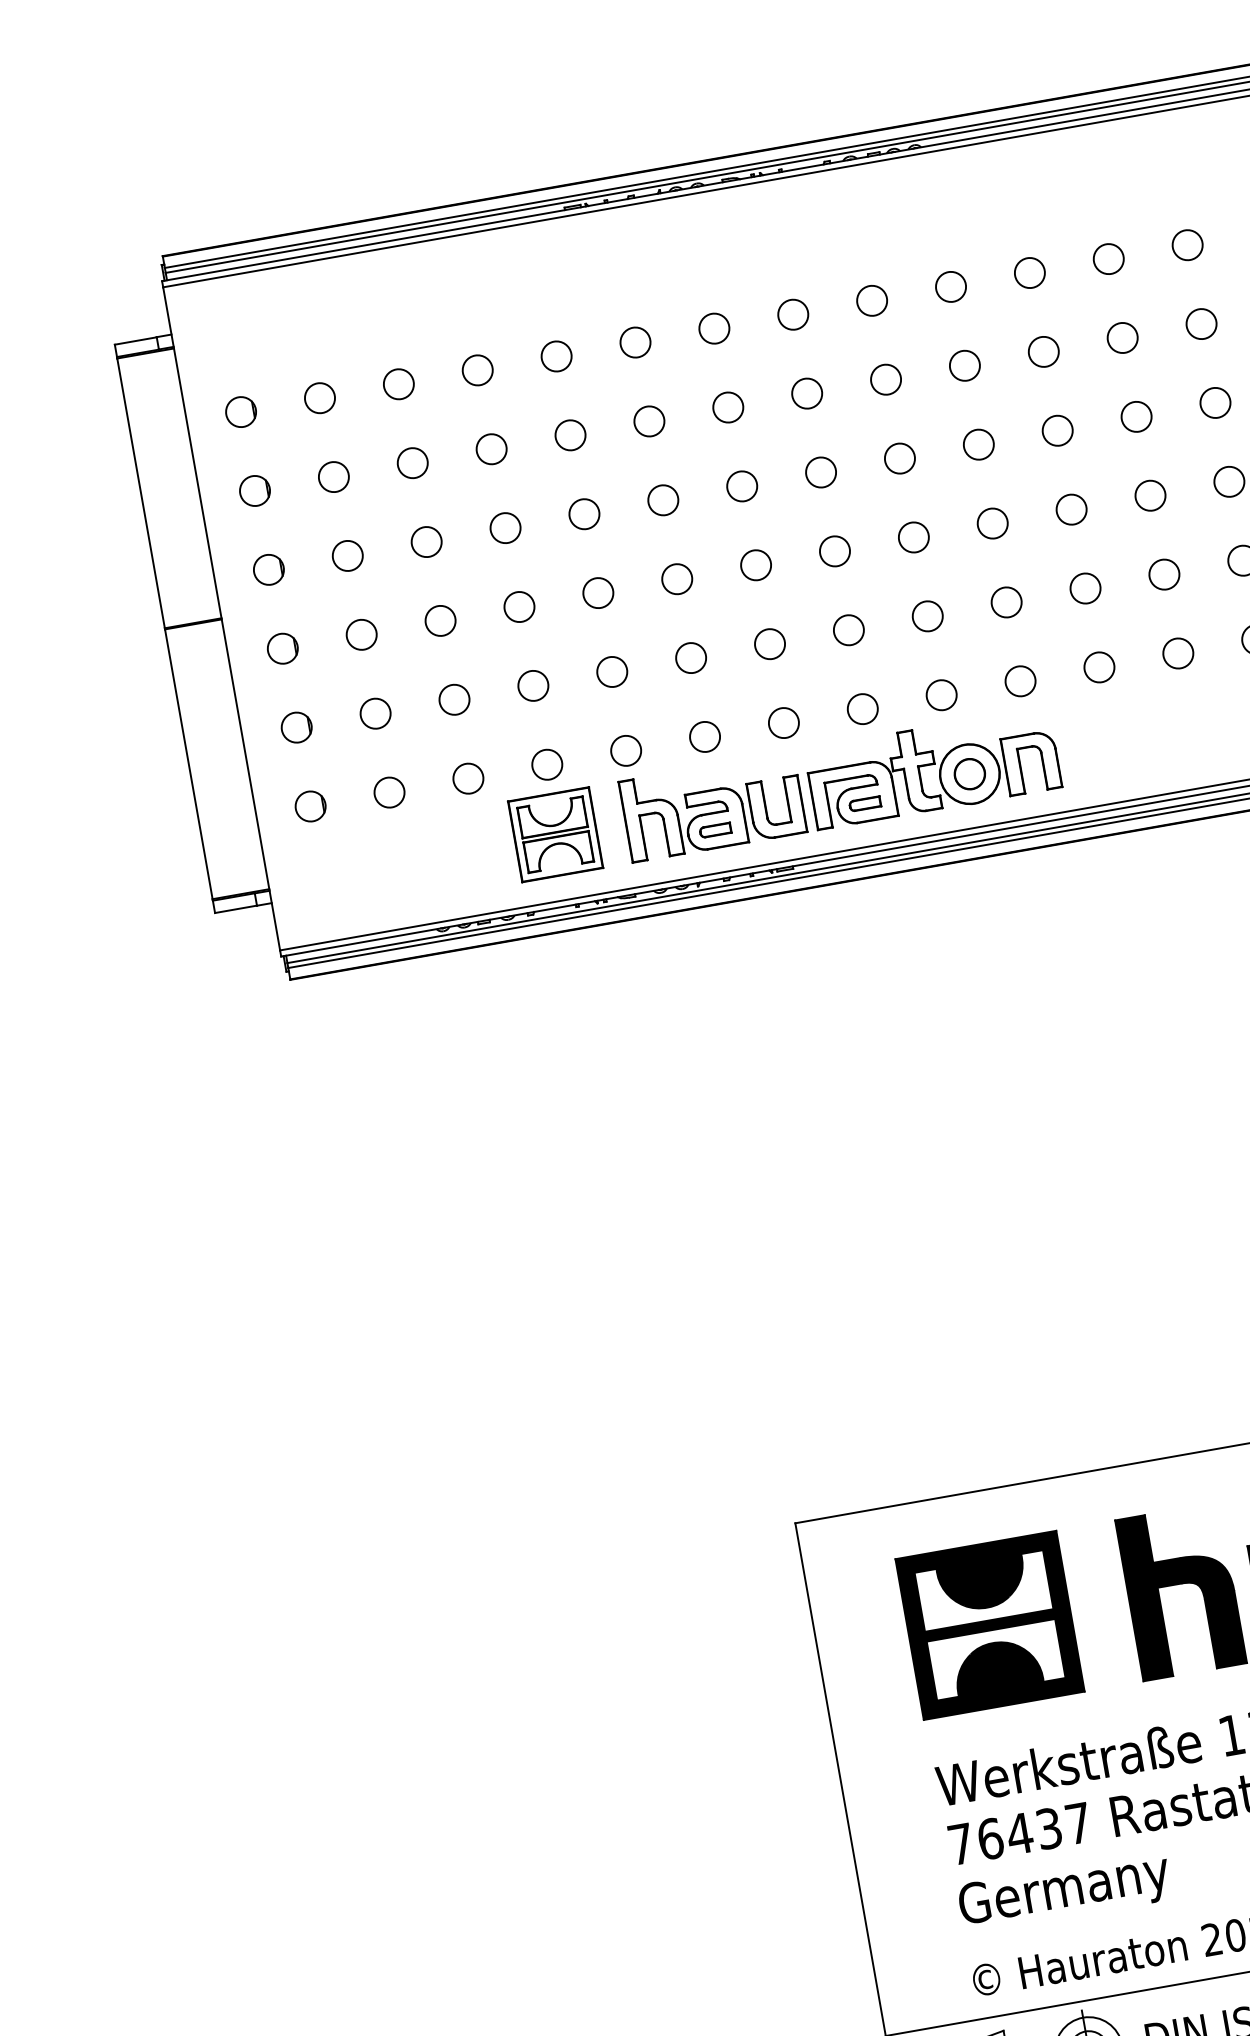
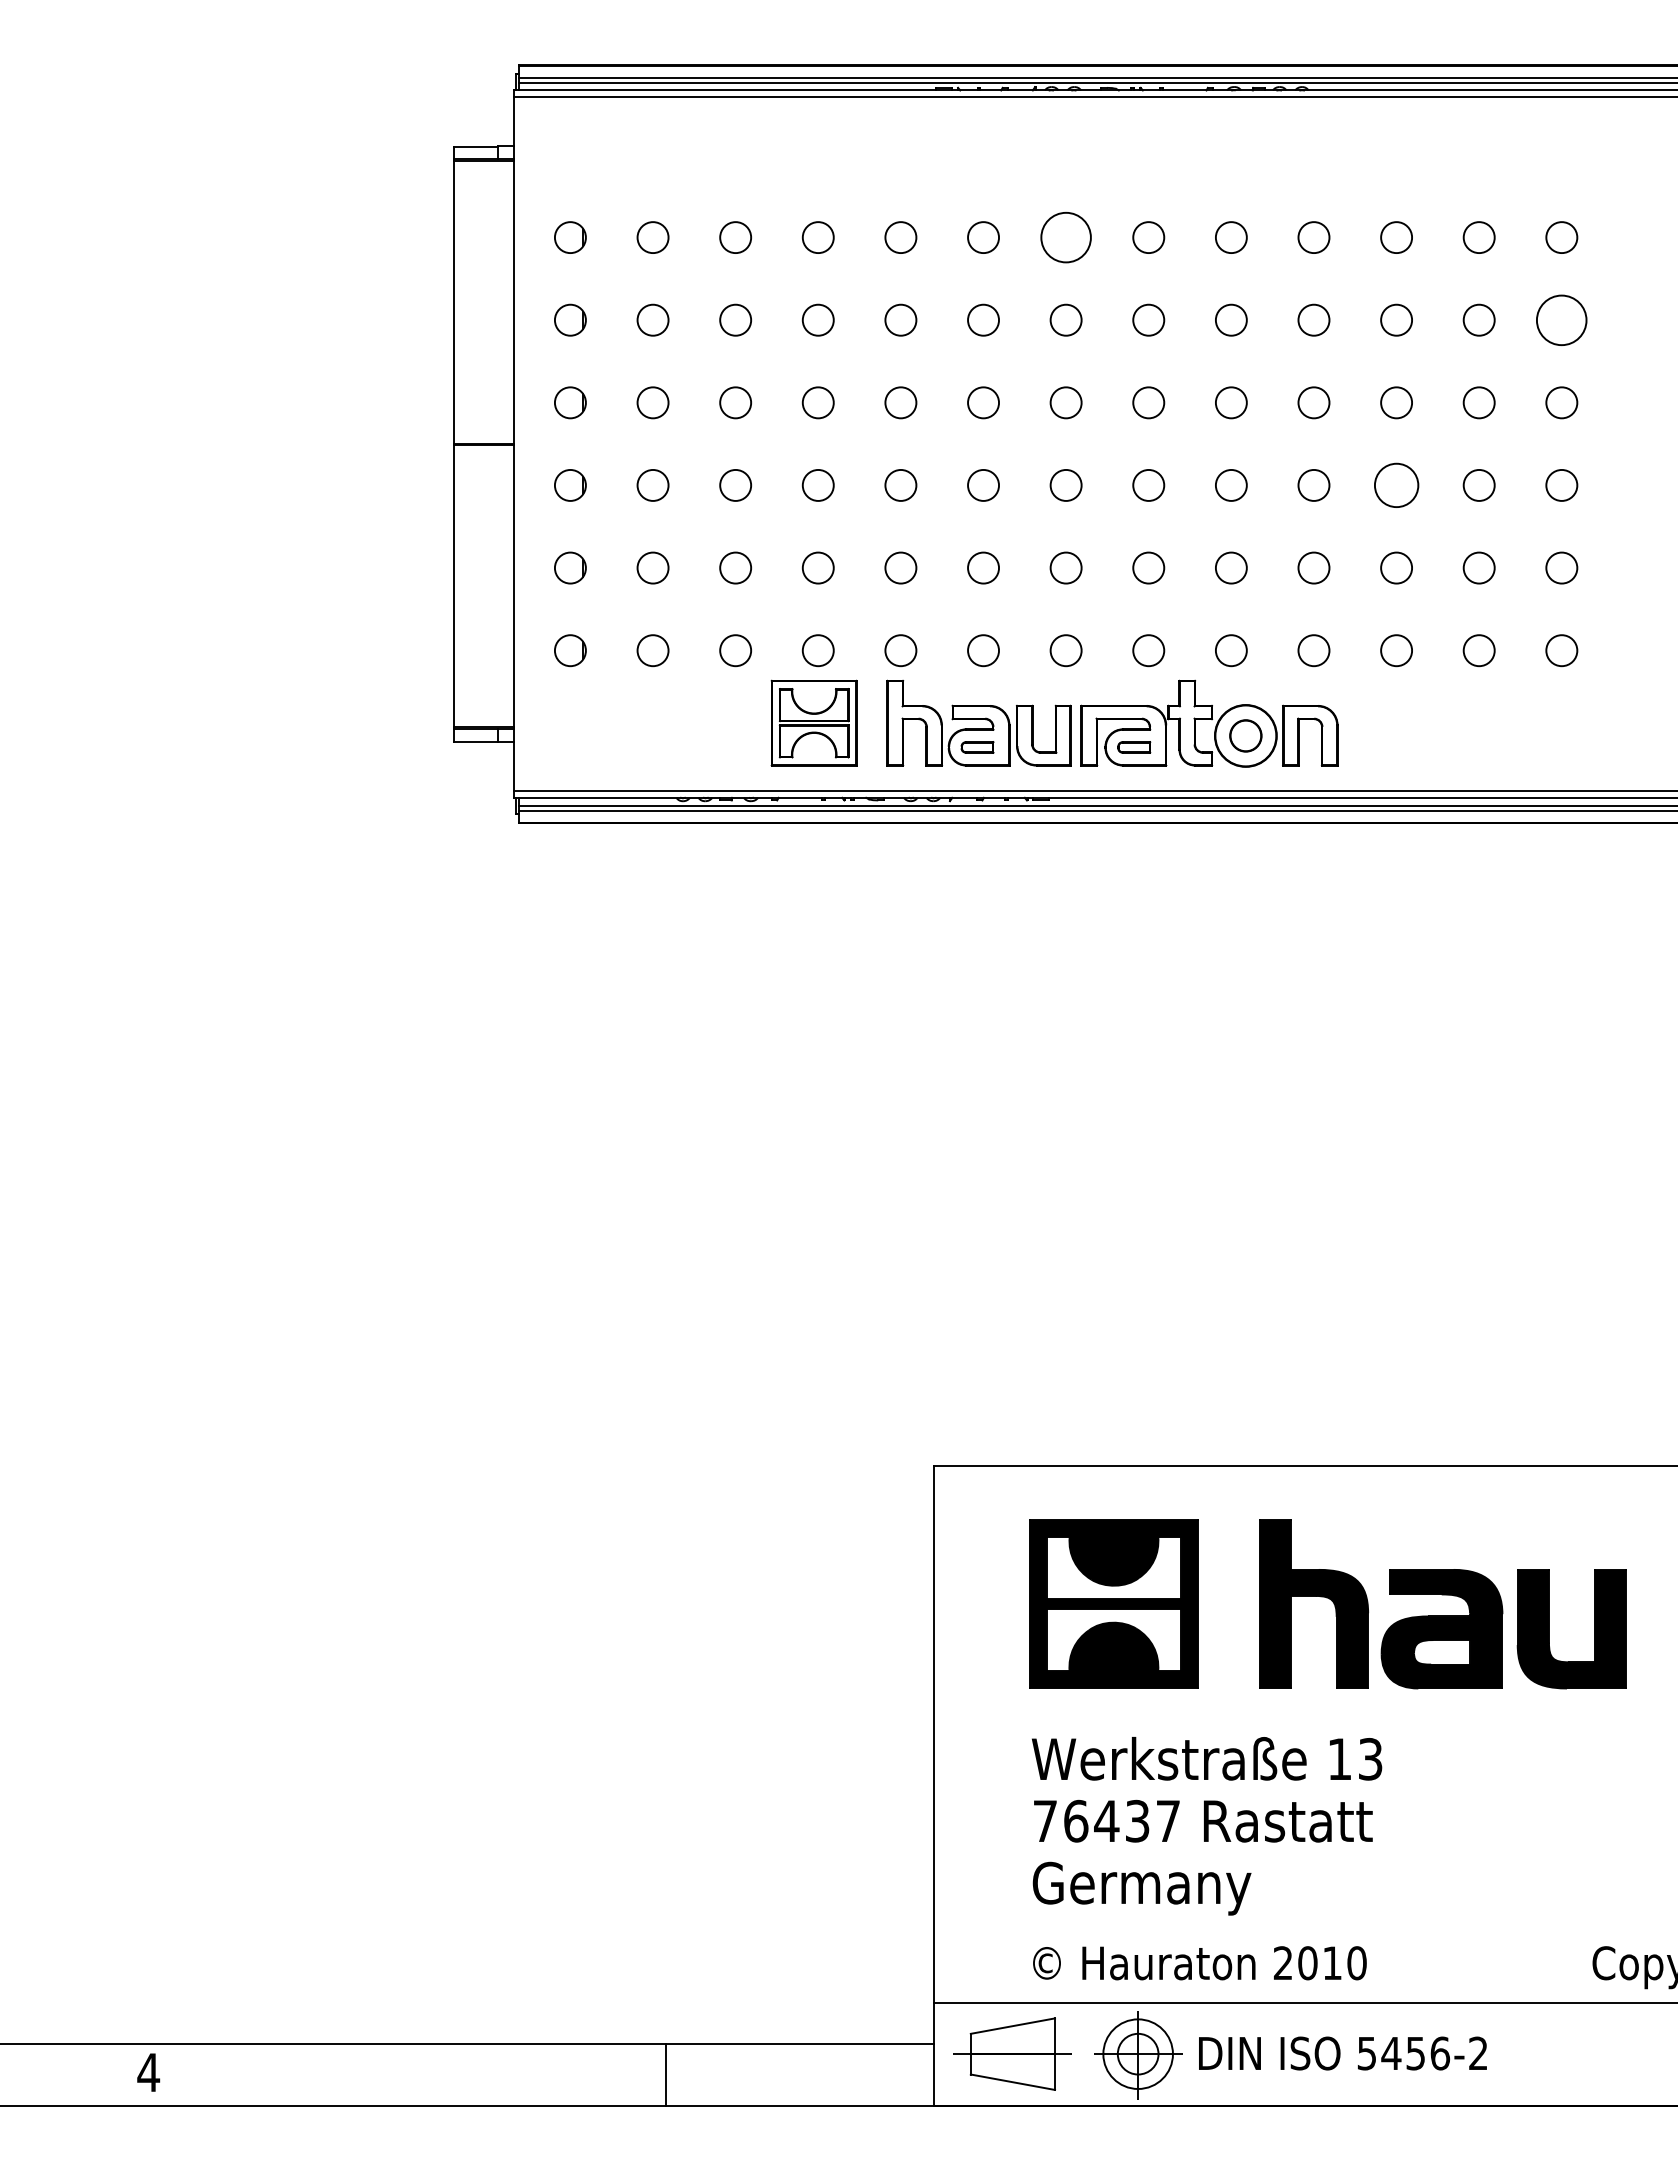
circle: (1201, 323) -> (1561, 319), size x1.6
circle: (713, 328) -> (1065, 237), size x1.6
circle: (1071, 509) -> (1396, 485), size x1.4

